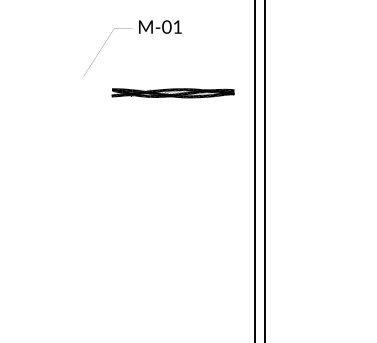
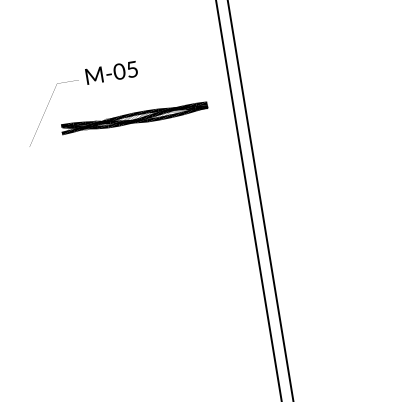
text: (177, 26) -> (132, 68), M-01 -> M-05
part: (172, 93) -> (134, 118), moved

